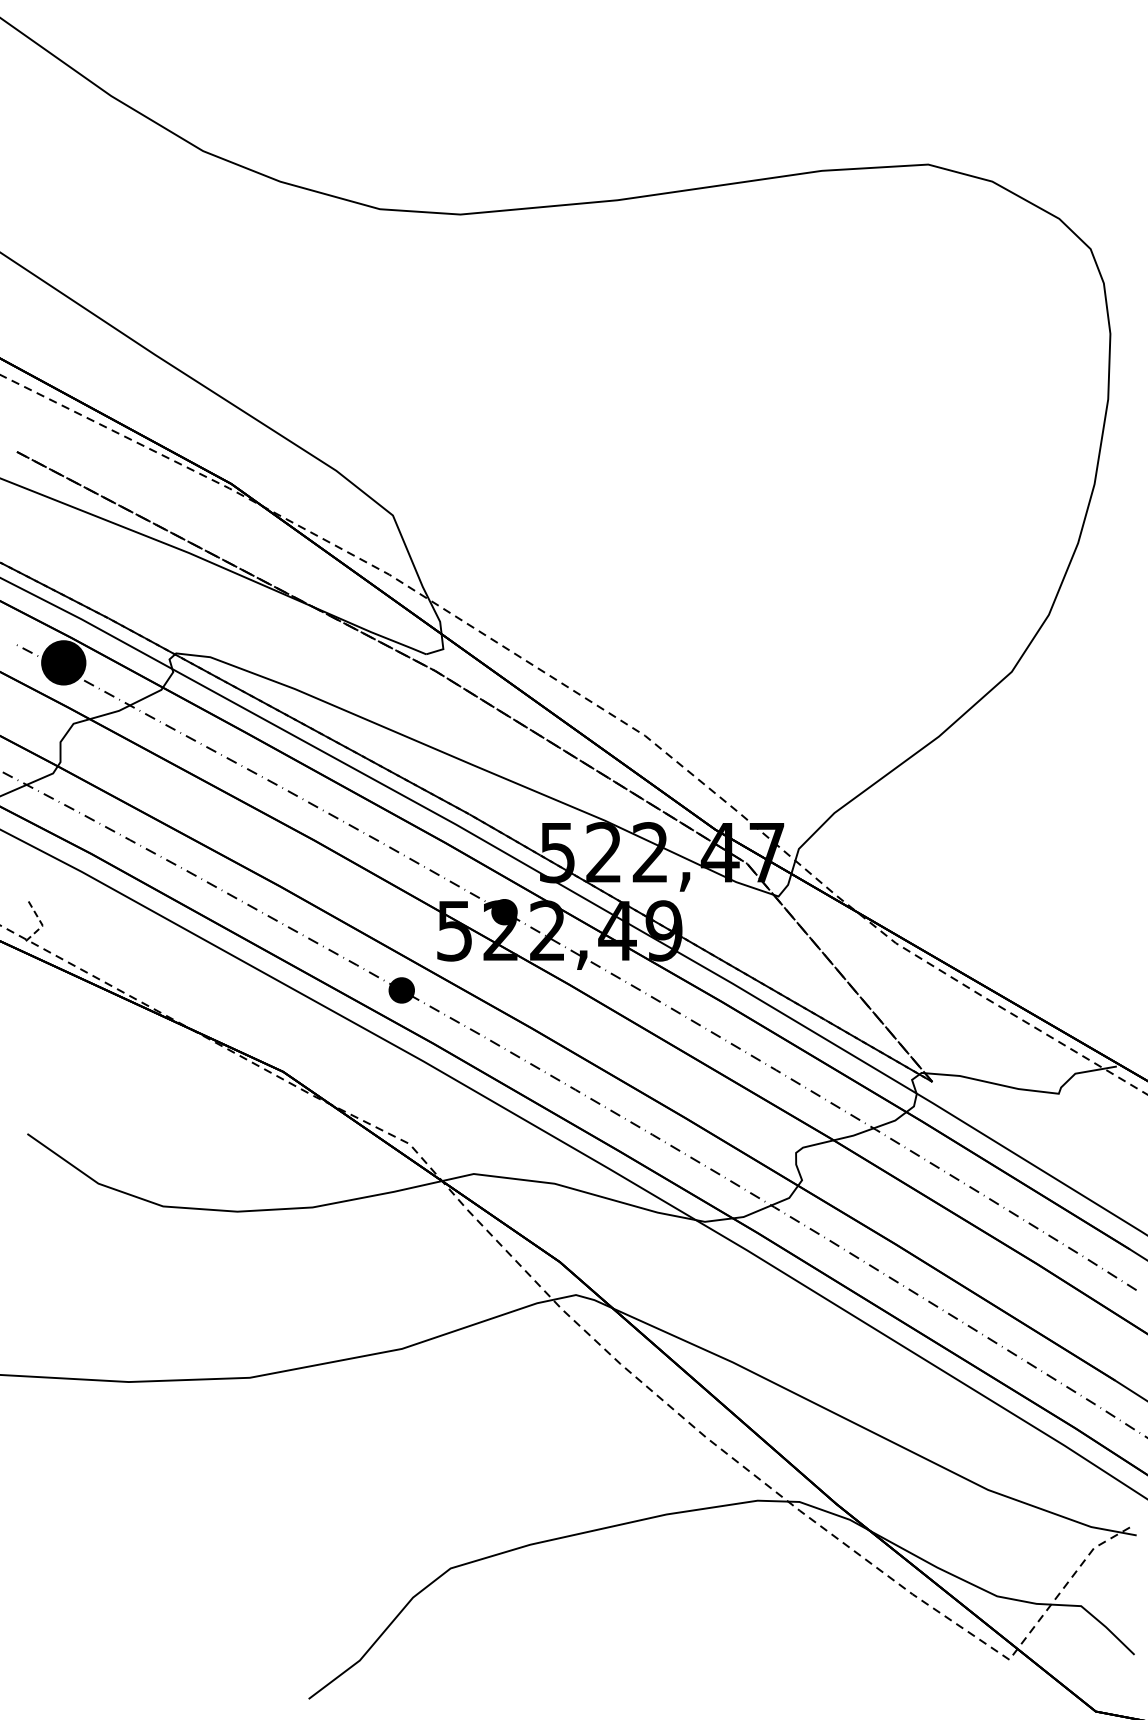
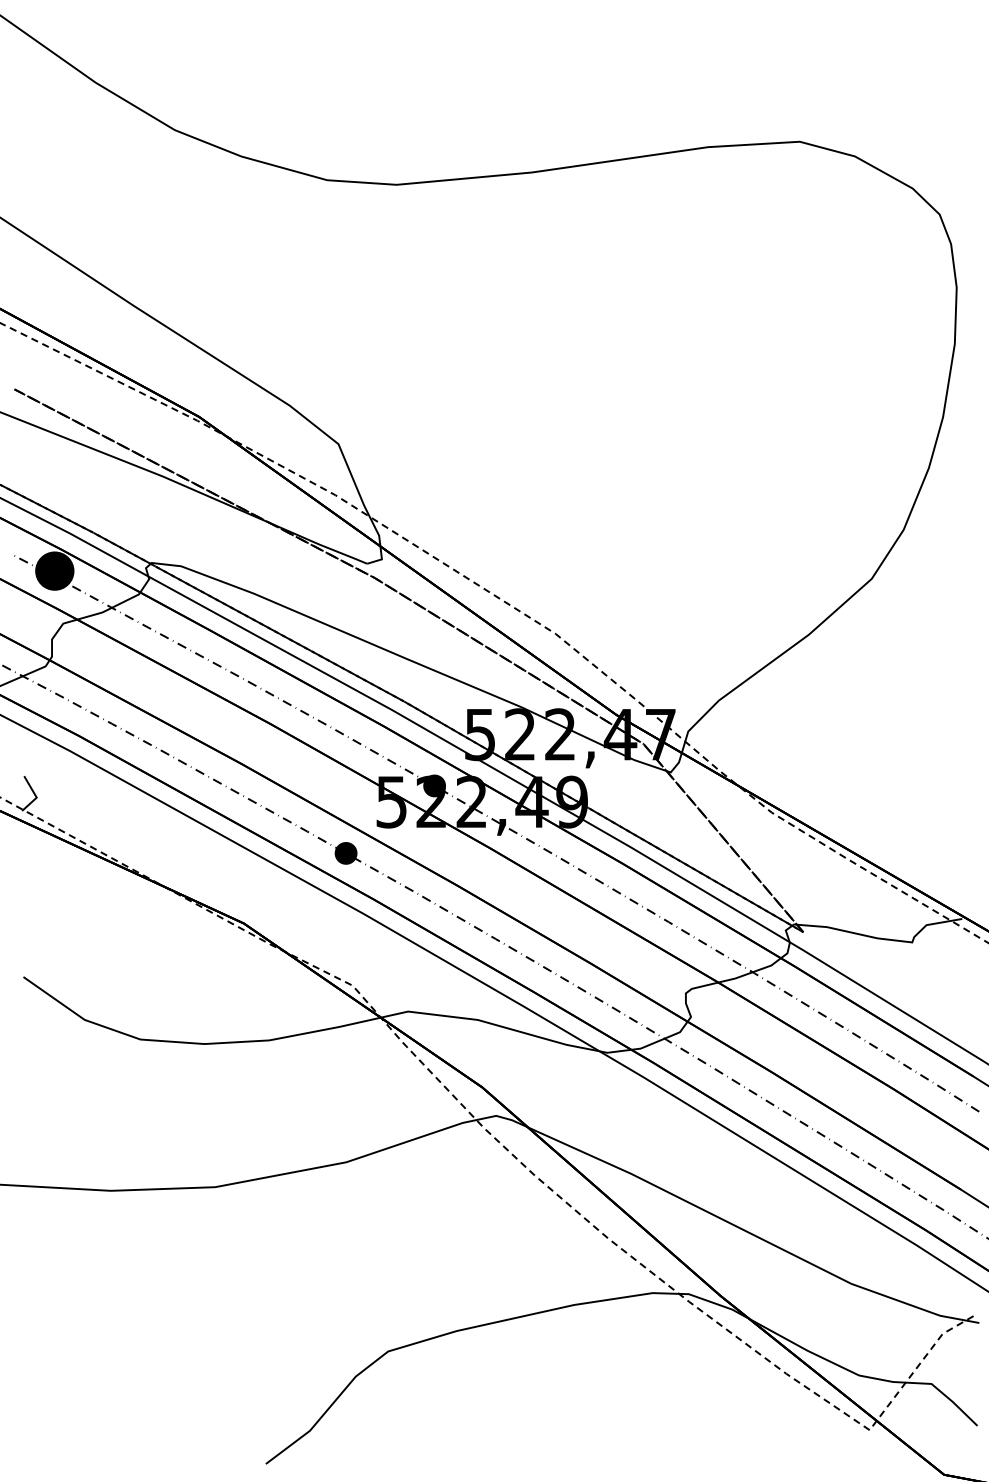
line: (41, 923) -> (35, 795), dashed -> solid

